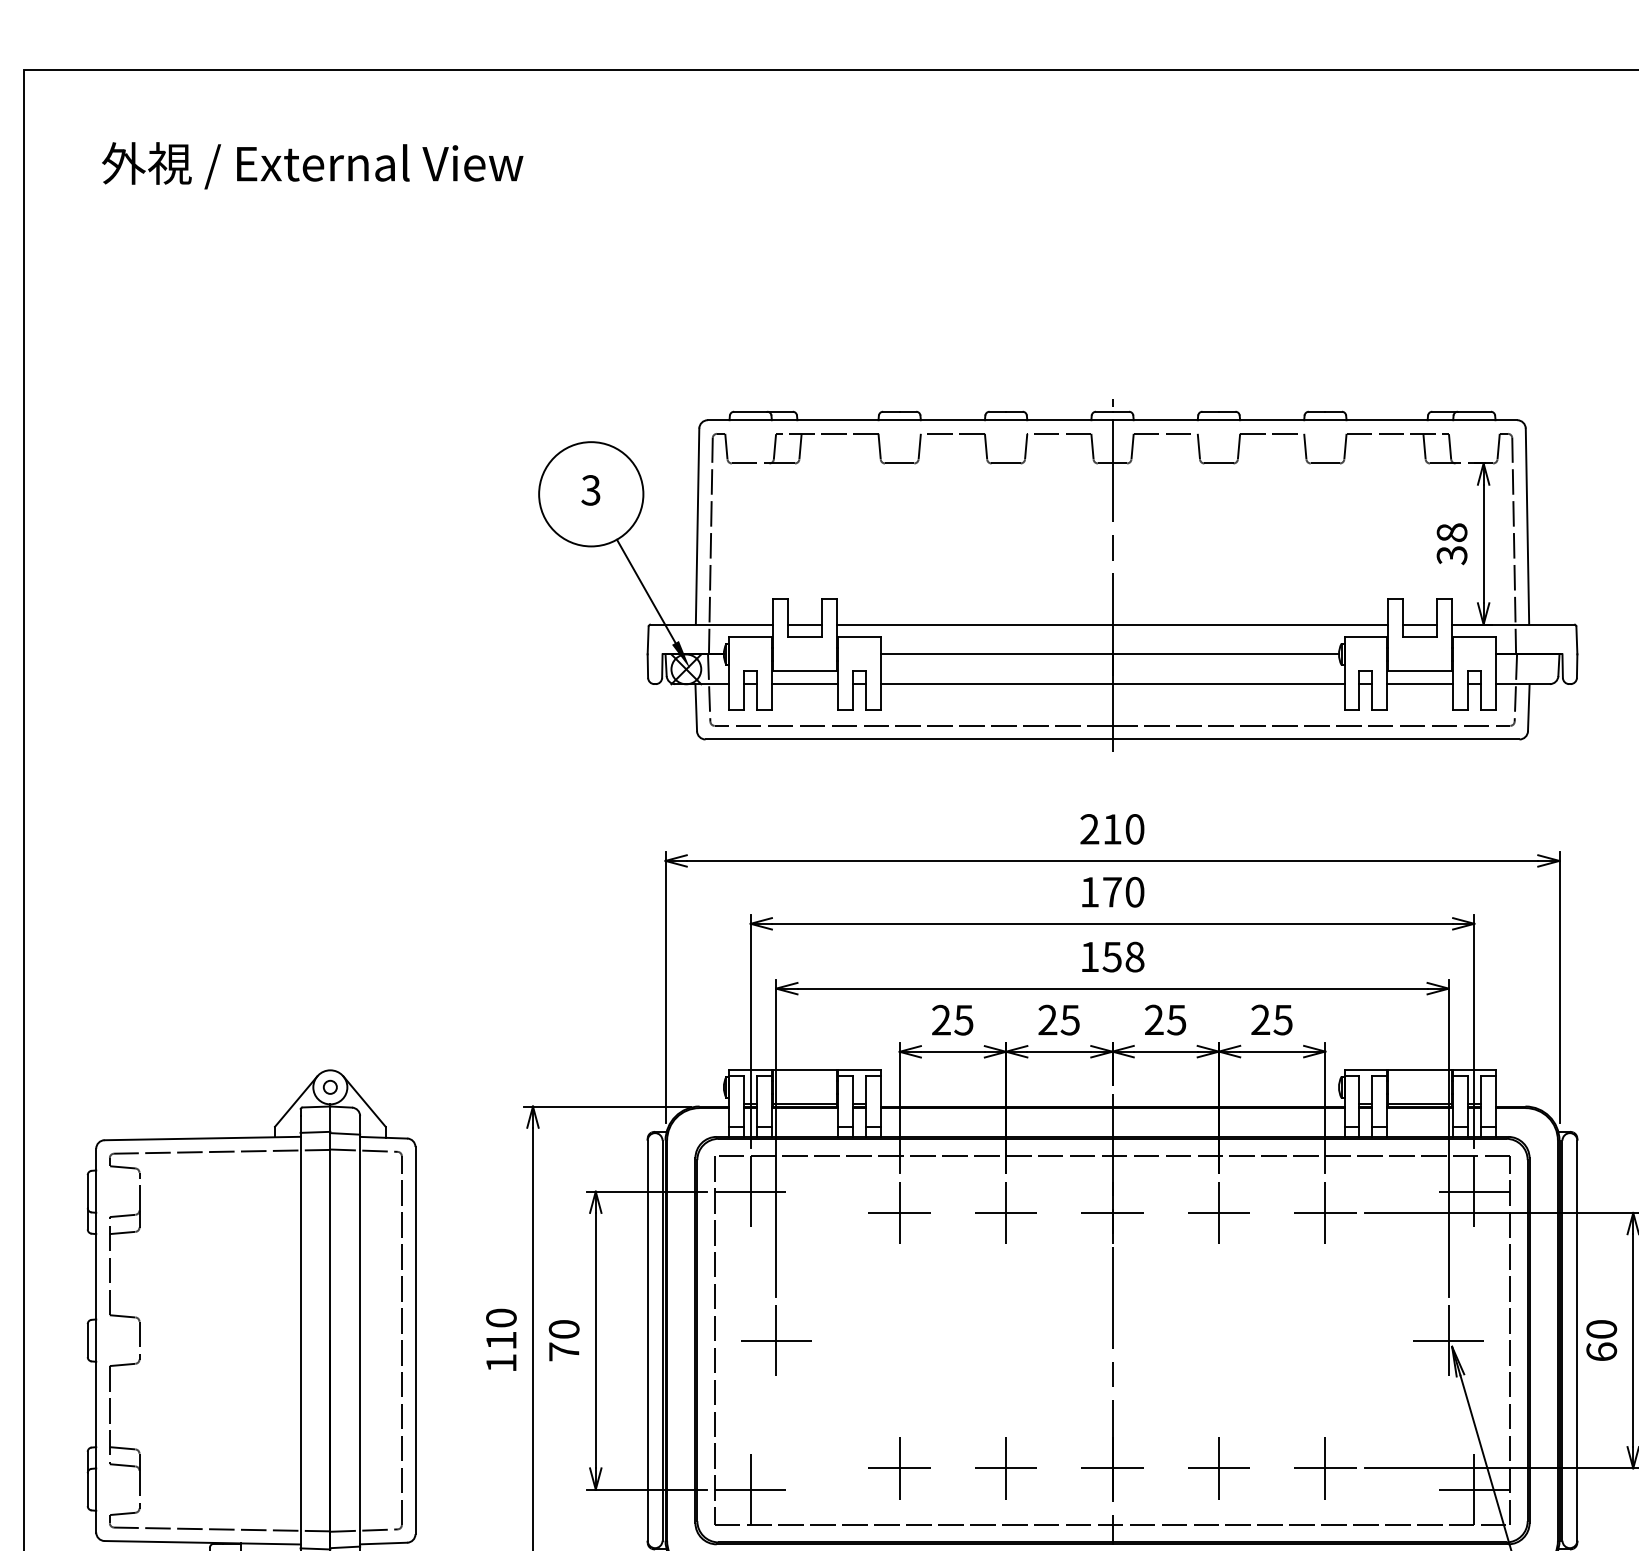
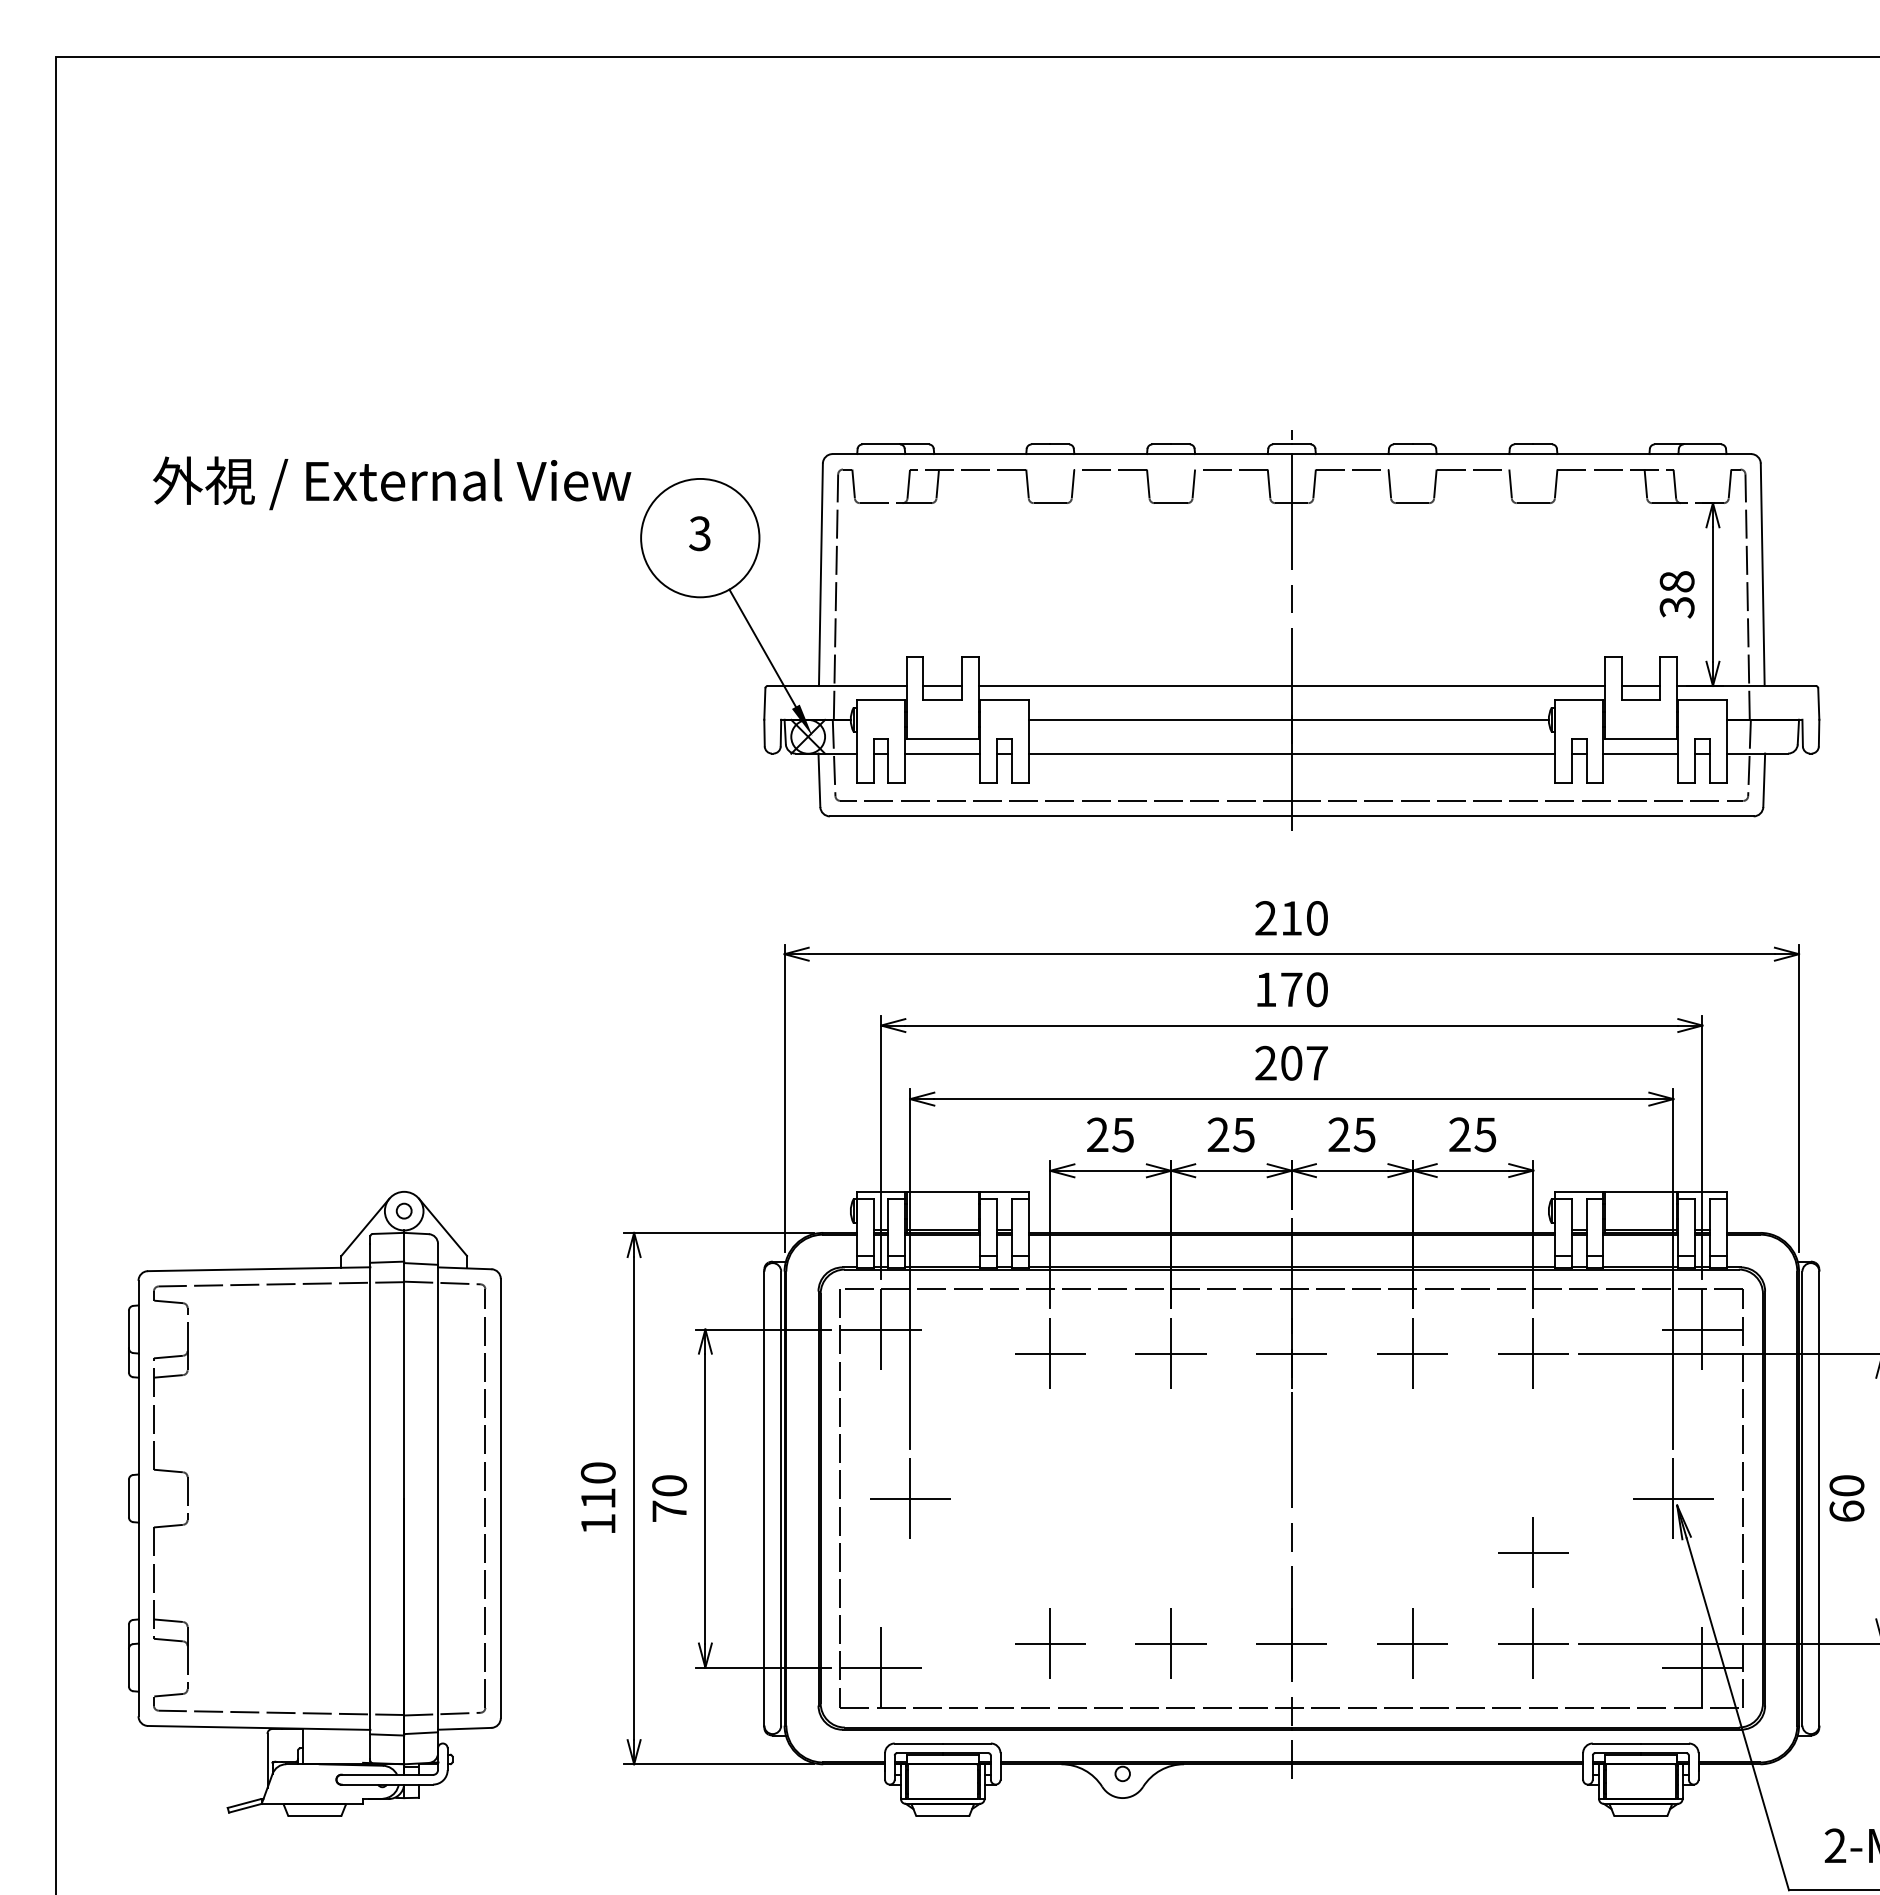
text: (312, 165) -> (392, 483), moved
text: (1112, 956) -> (1291, 1062), 158 -> 207
part: (1325, 1388) -> (1533, 1552), added

